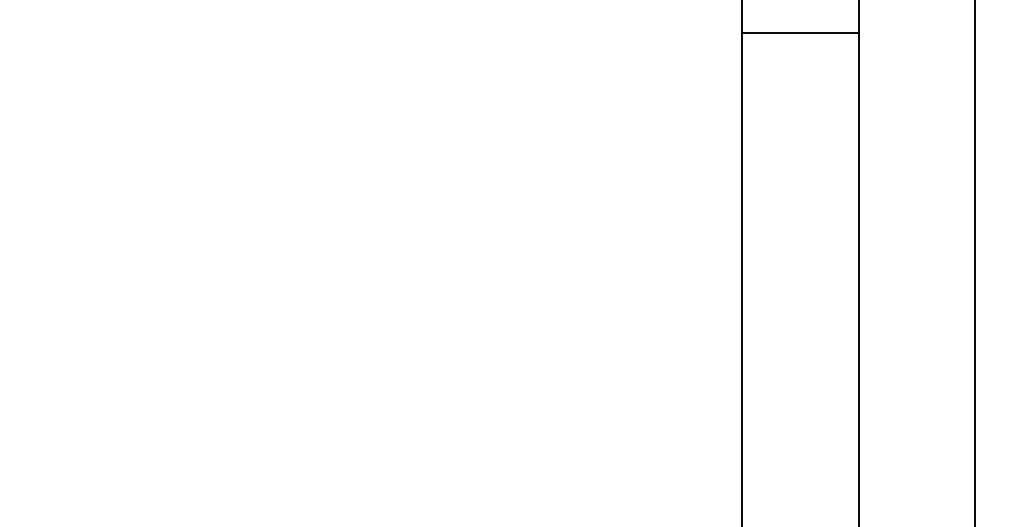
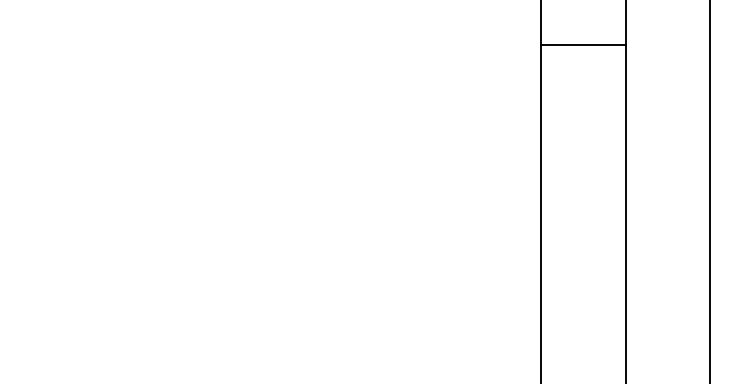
line: (799, 32) -> (582, 44), moved

